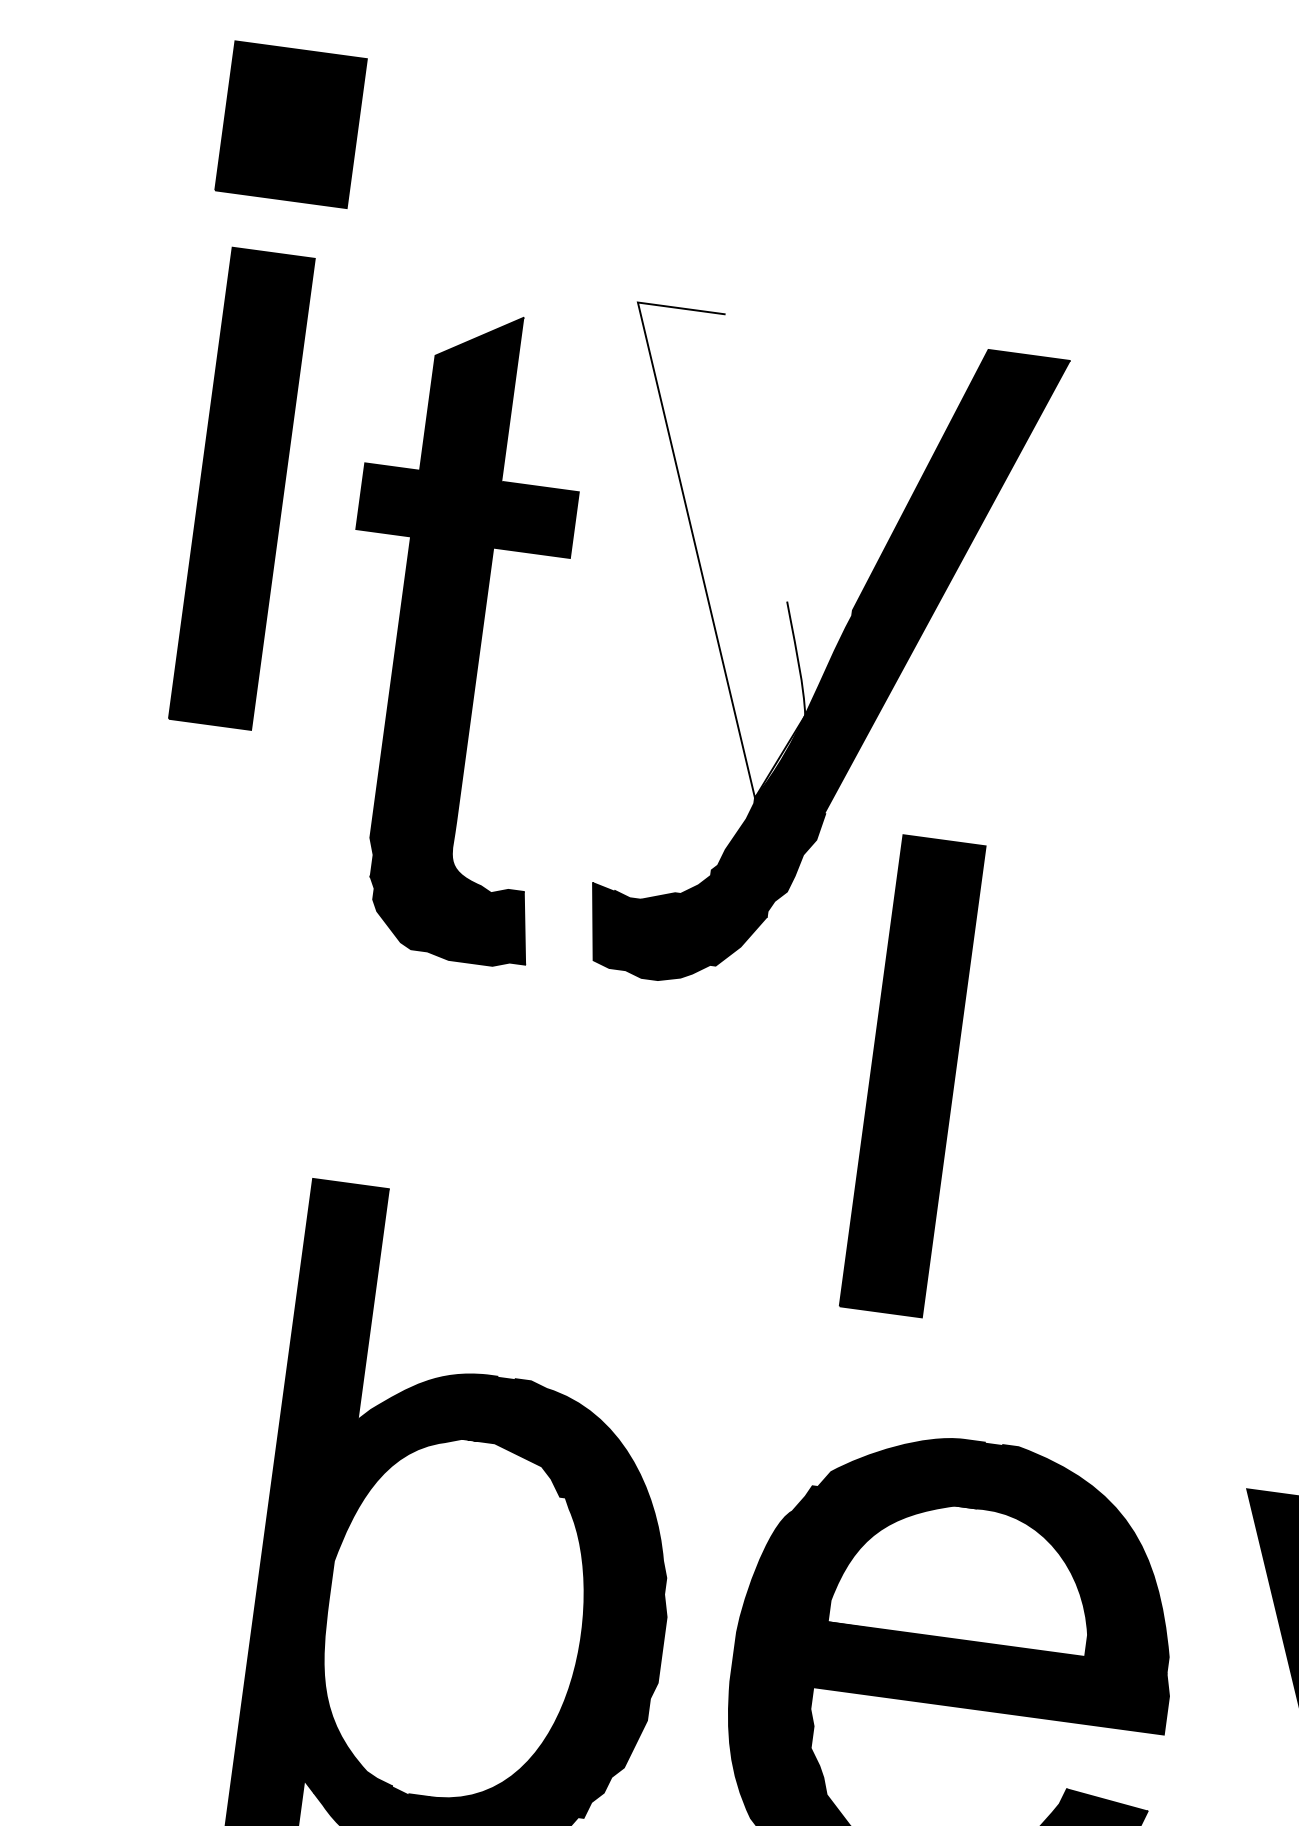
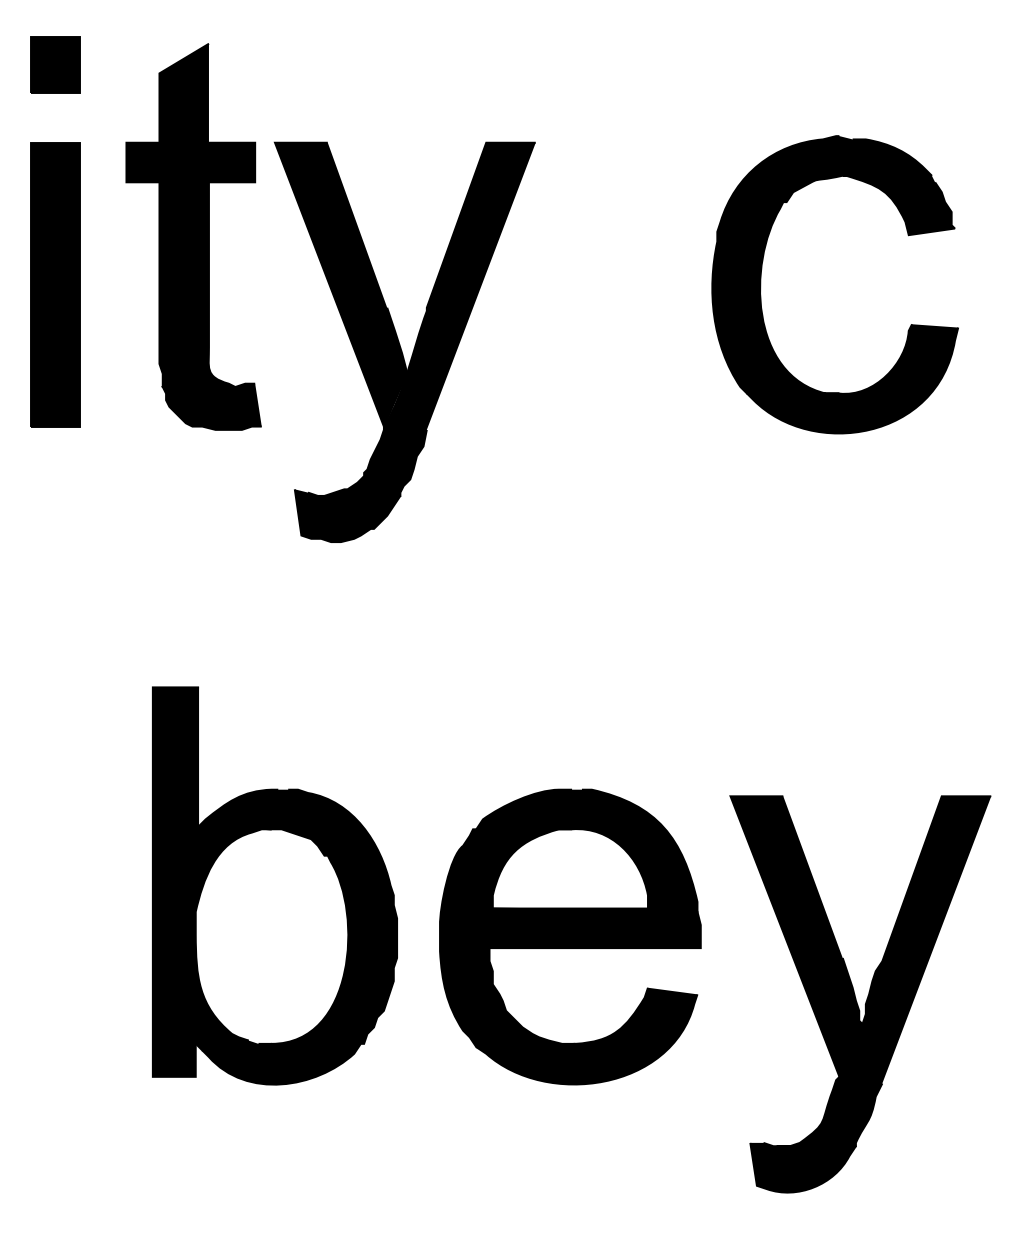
part: (291, 123) -> (55, 64), size x0.62
fill: (714, 552) -> (340, 284), added
part: (455, 634) -> (193, 236), moved
part: (912, 1076) -> (499, 578), removed

